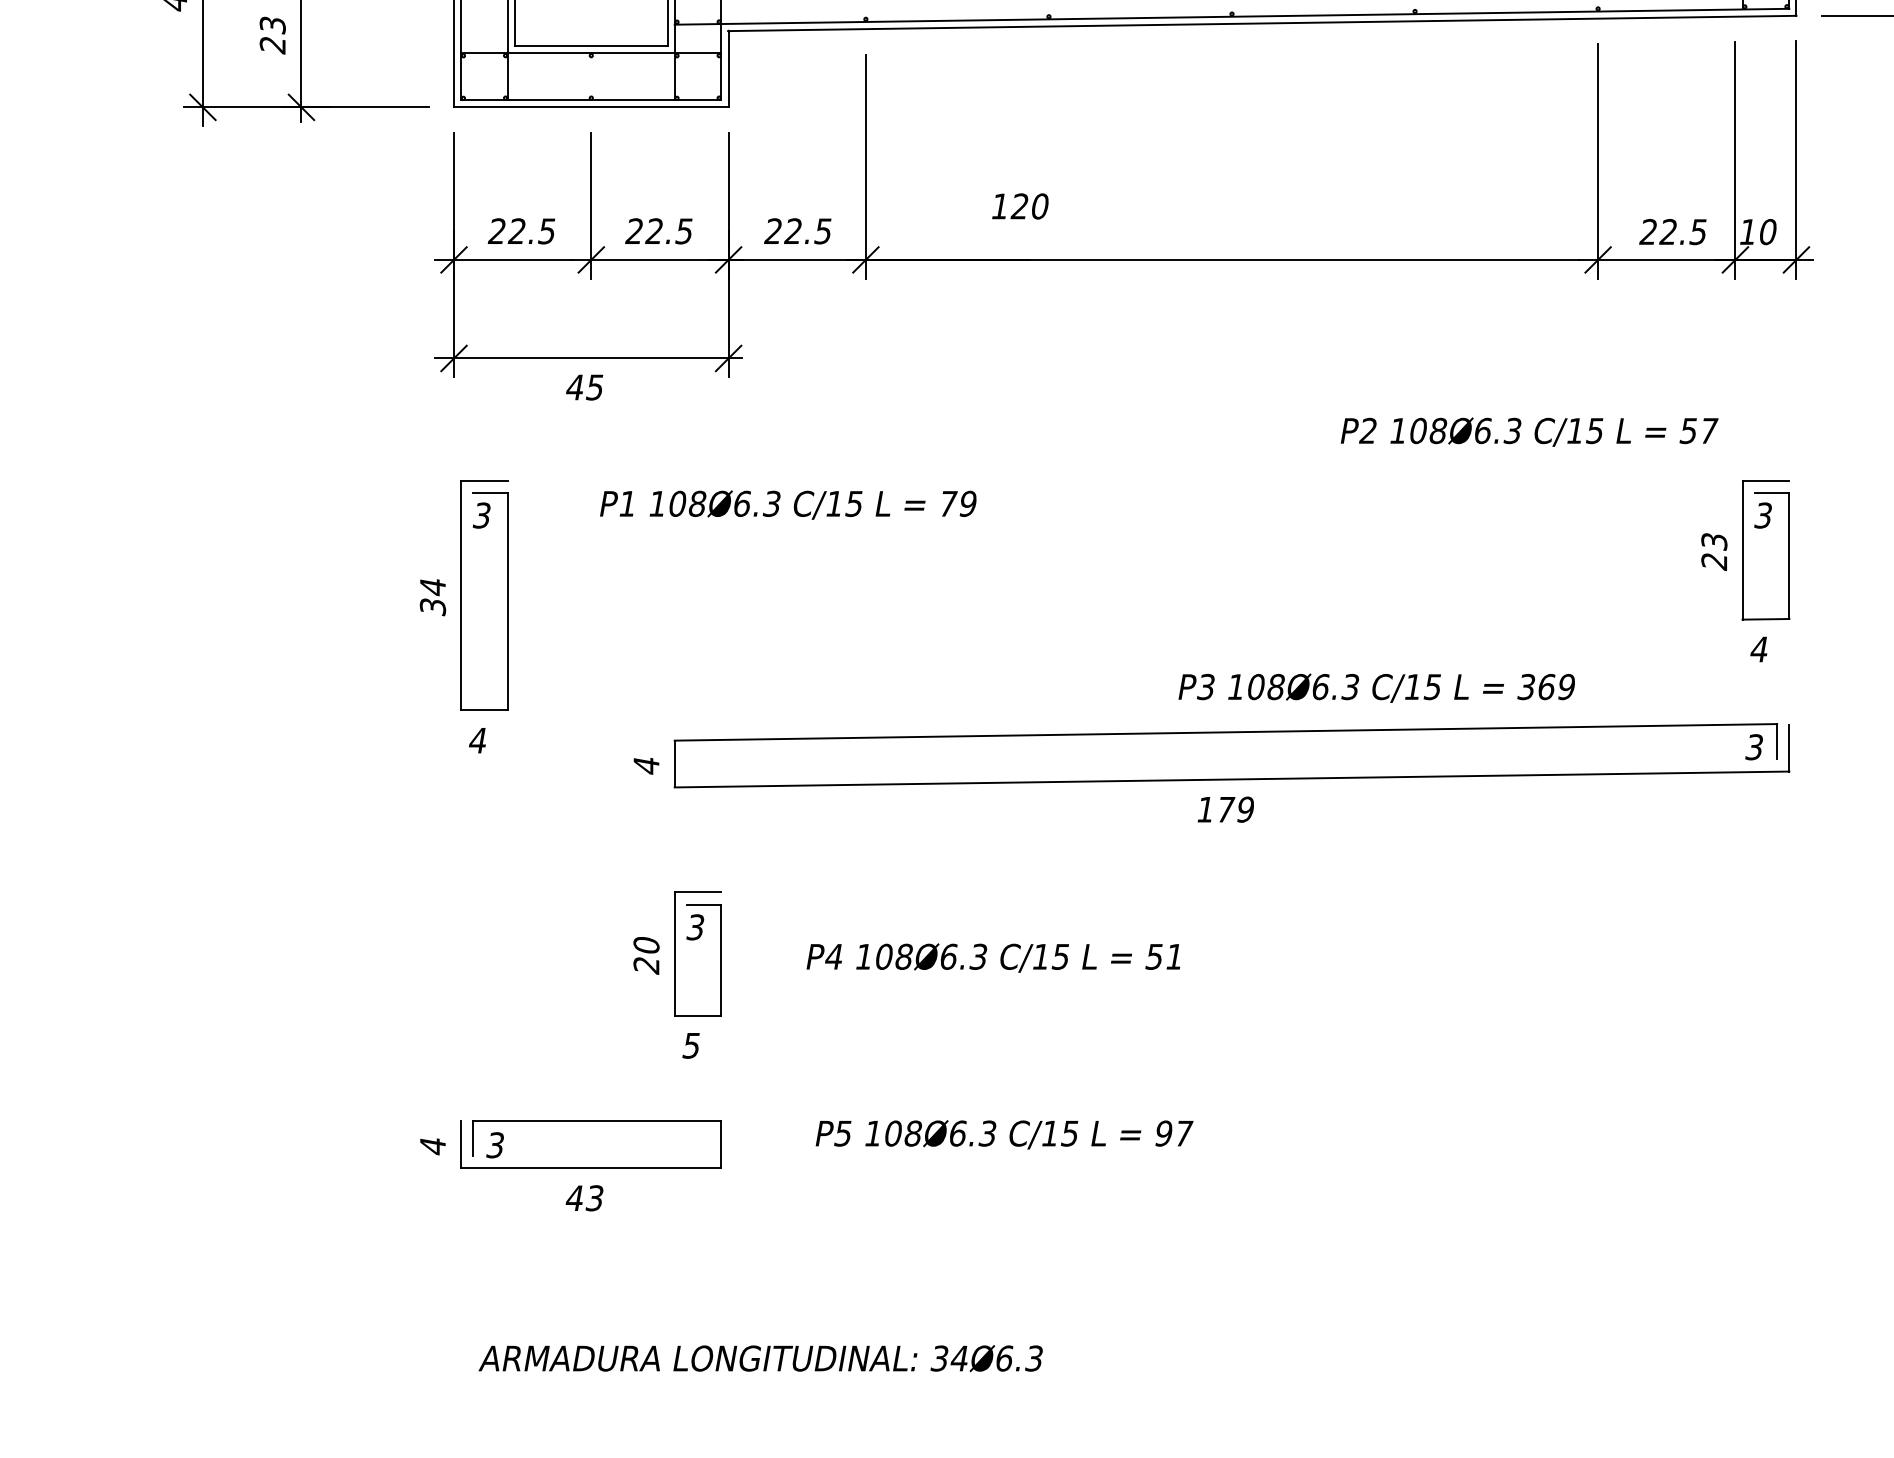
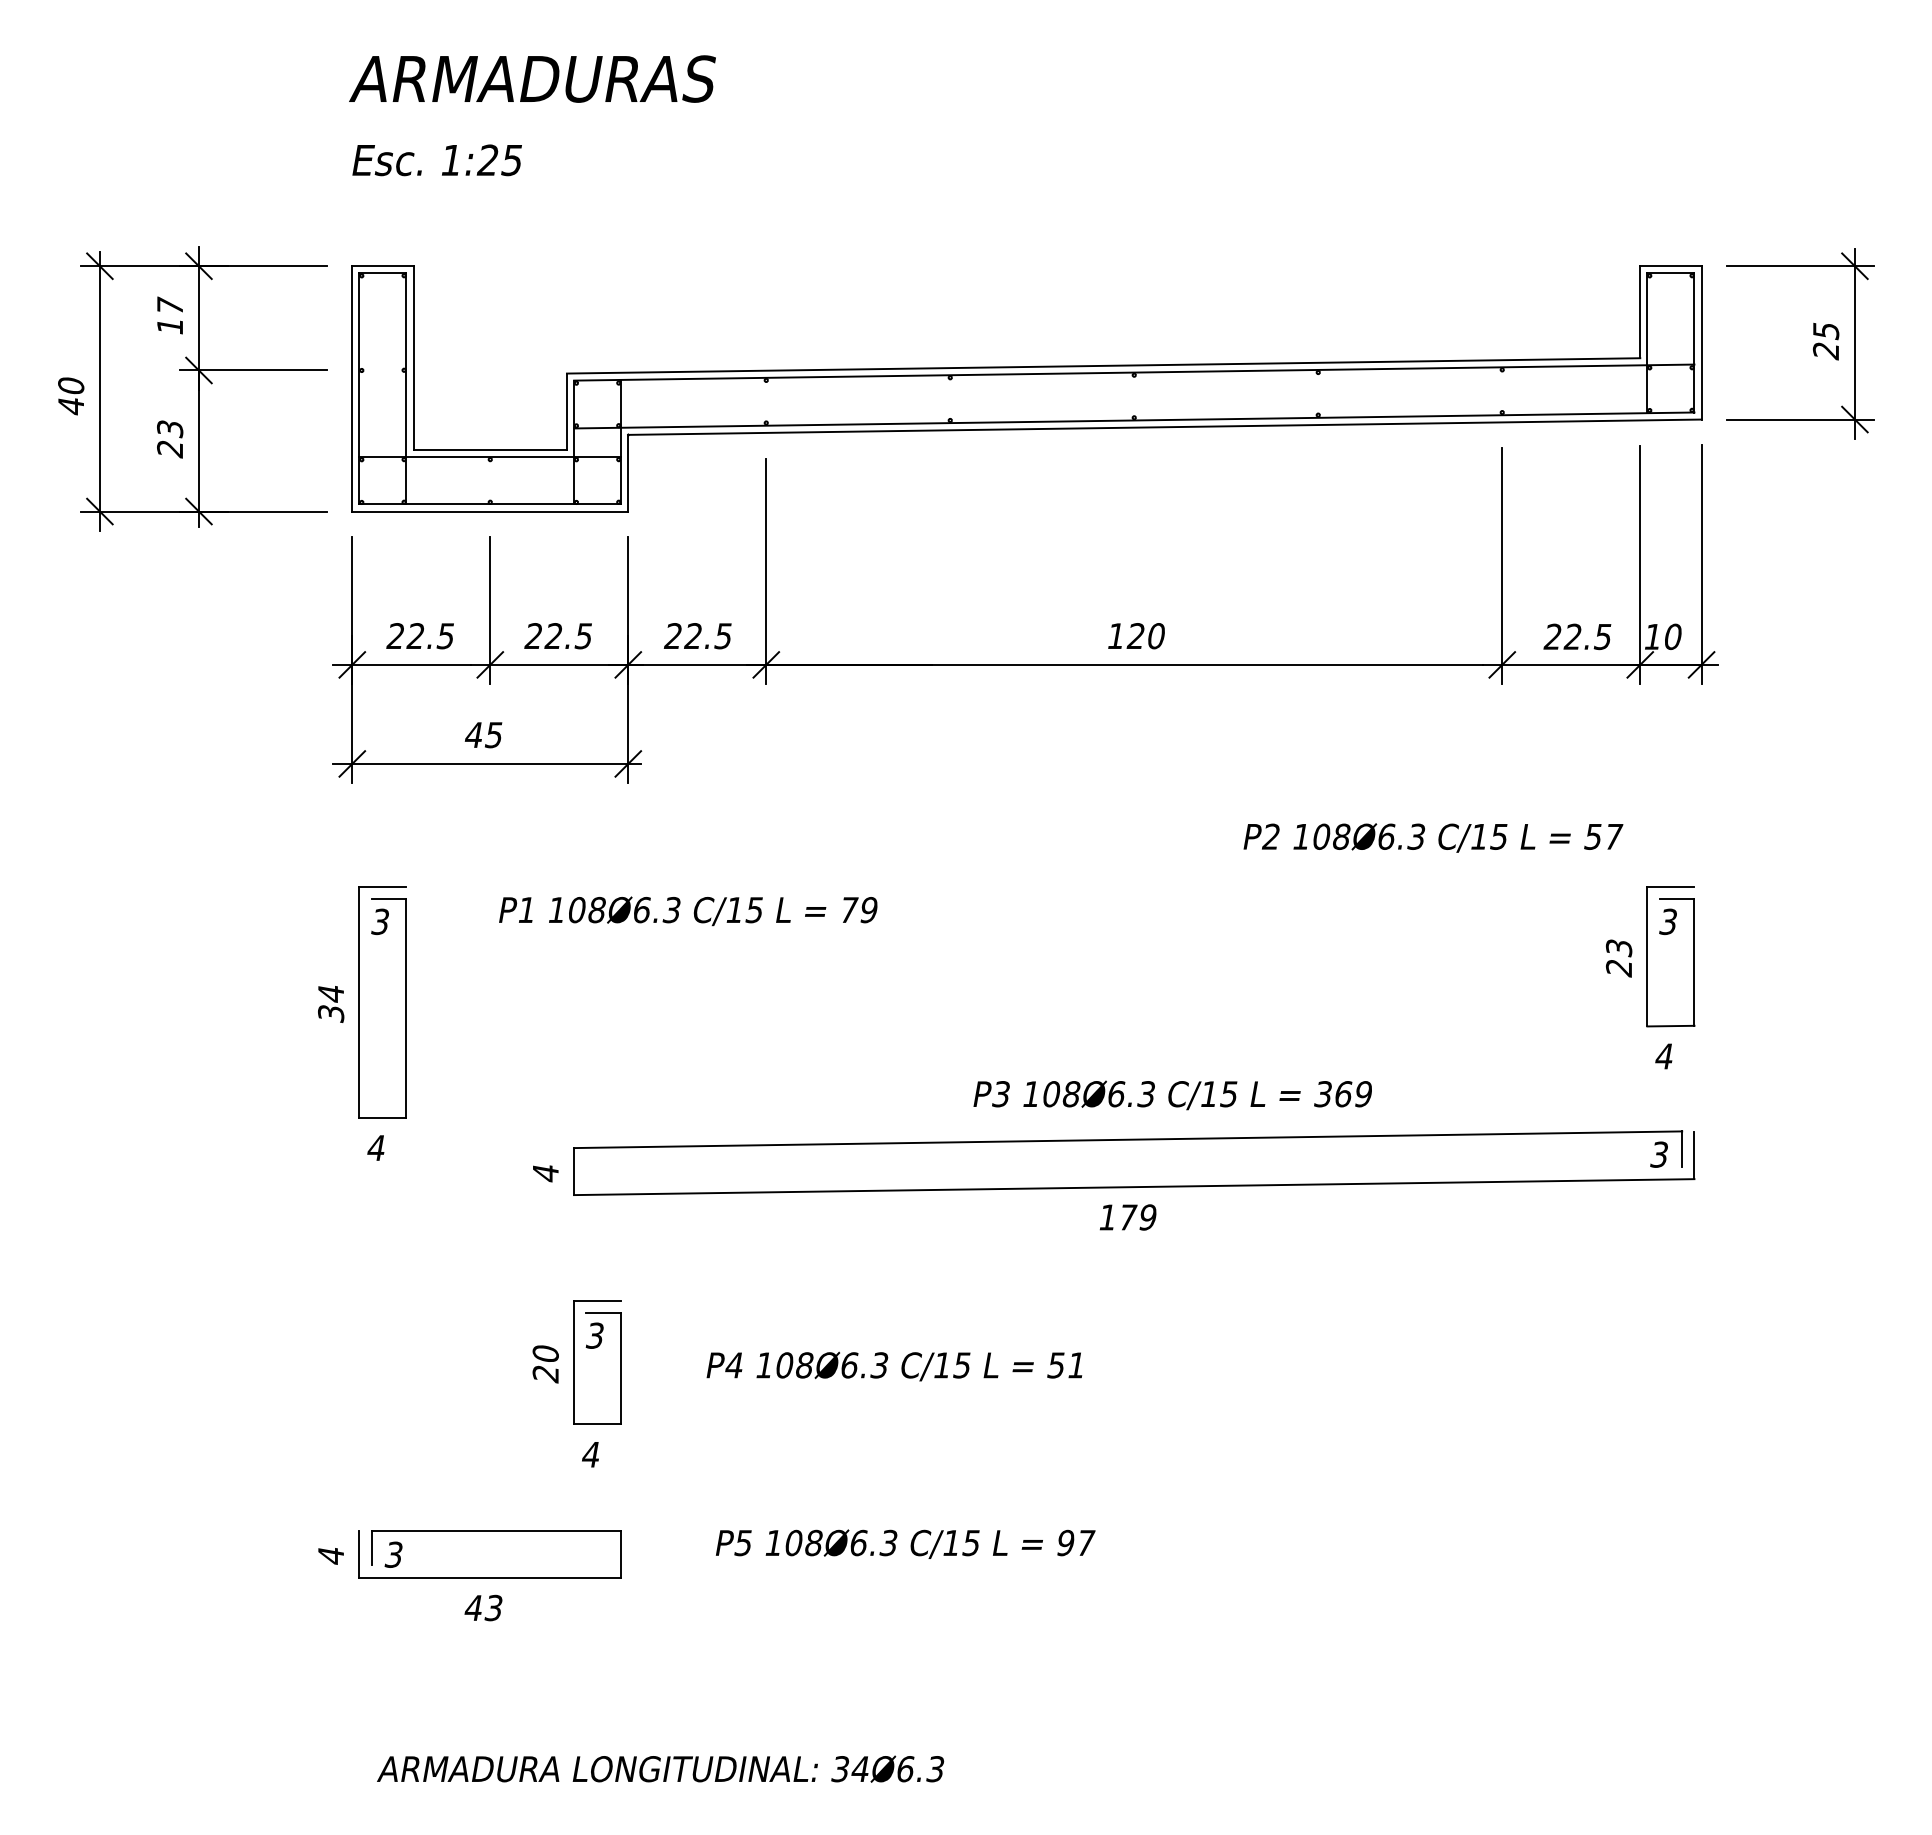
text: (1020, 206) -> (1136, 636), moved
text: (584, 387) -> (483, 735), moved
text: (1376, 688) -> (1172, 1095), moved
text: (691, 1045) -> (590, 1454), 5 -> 4

